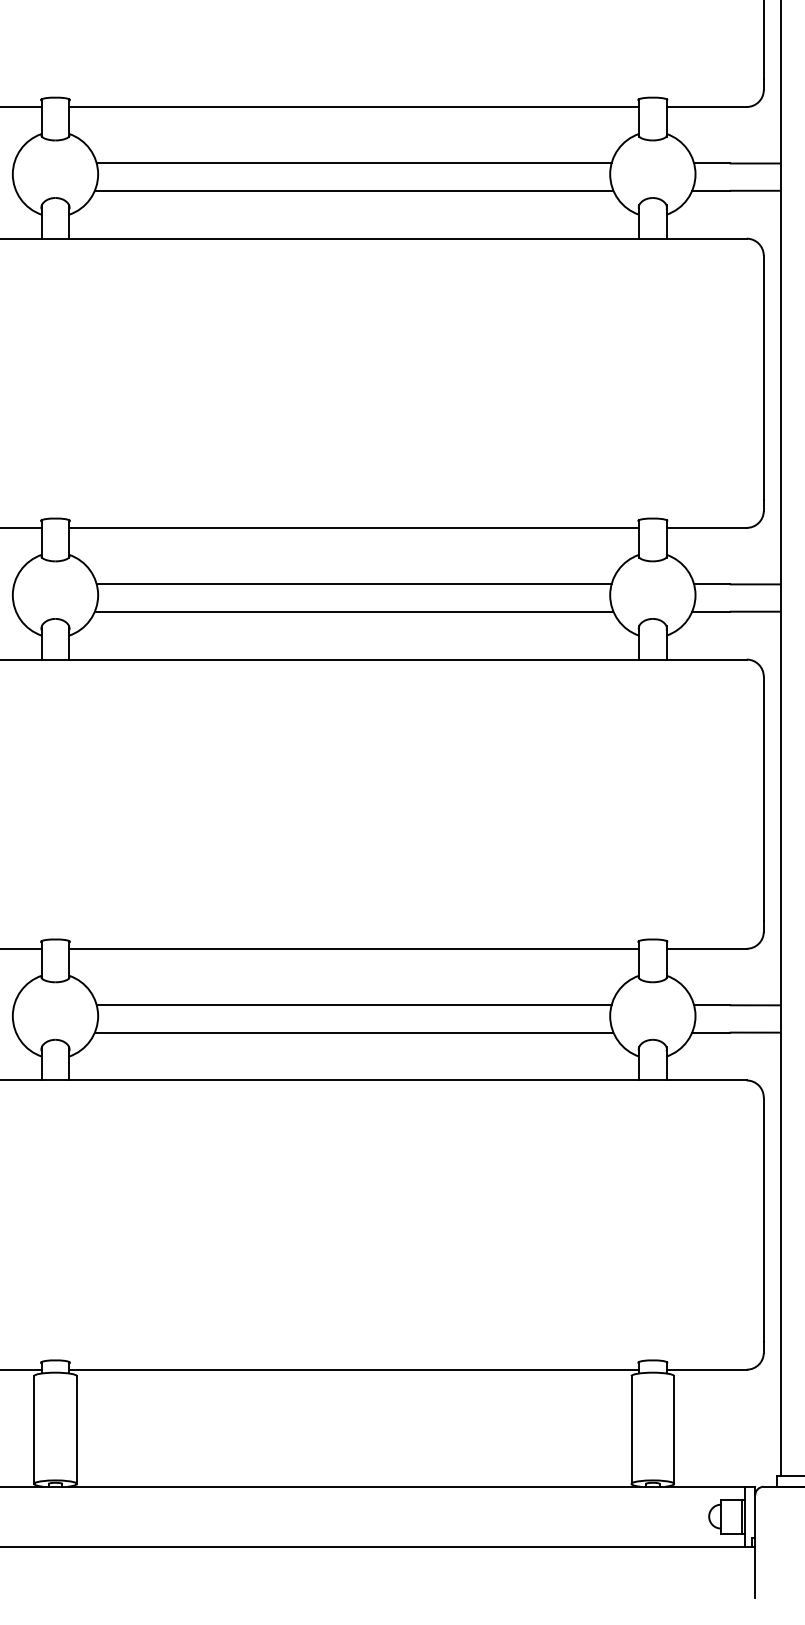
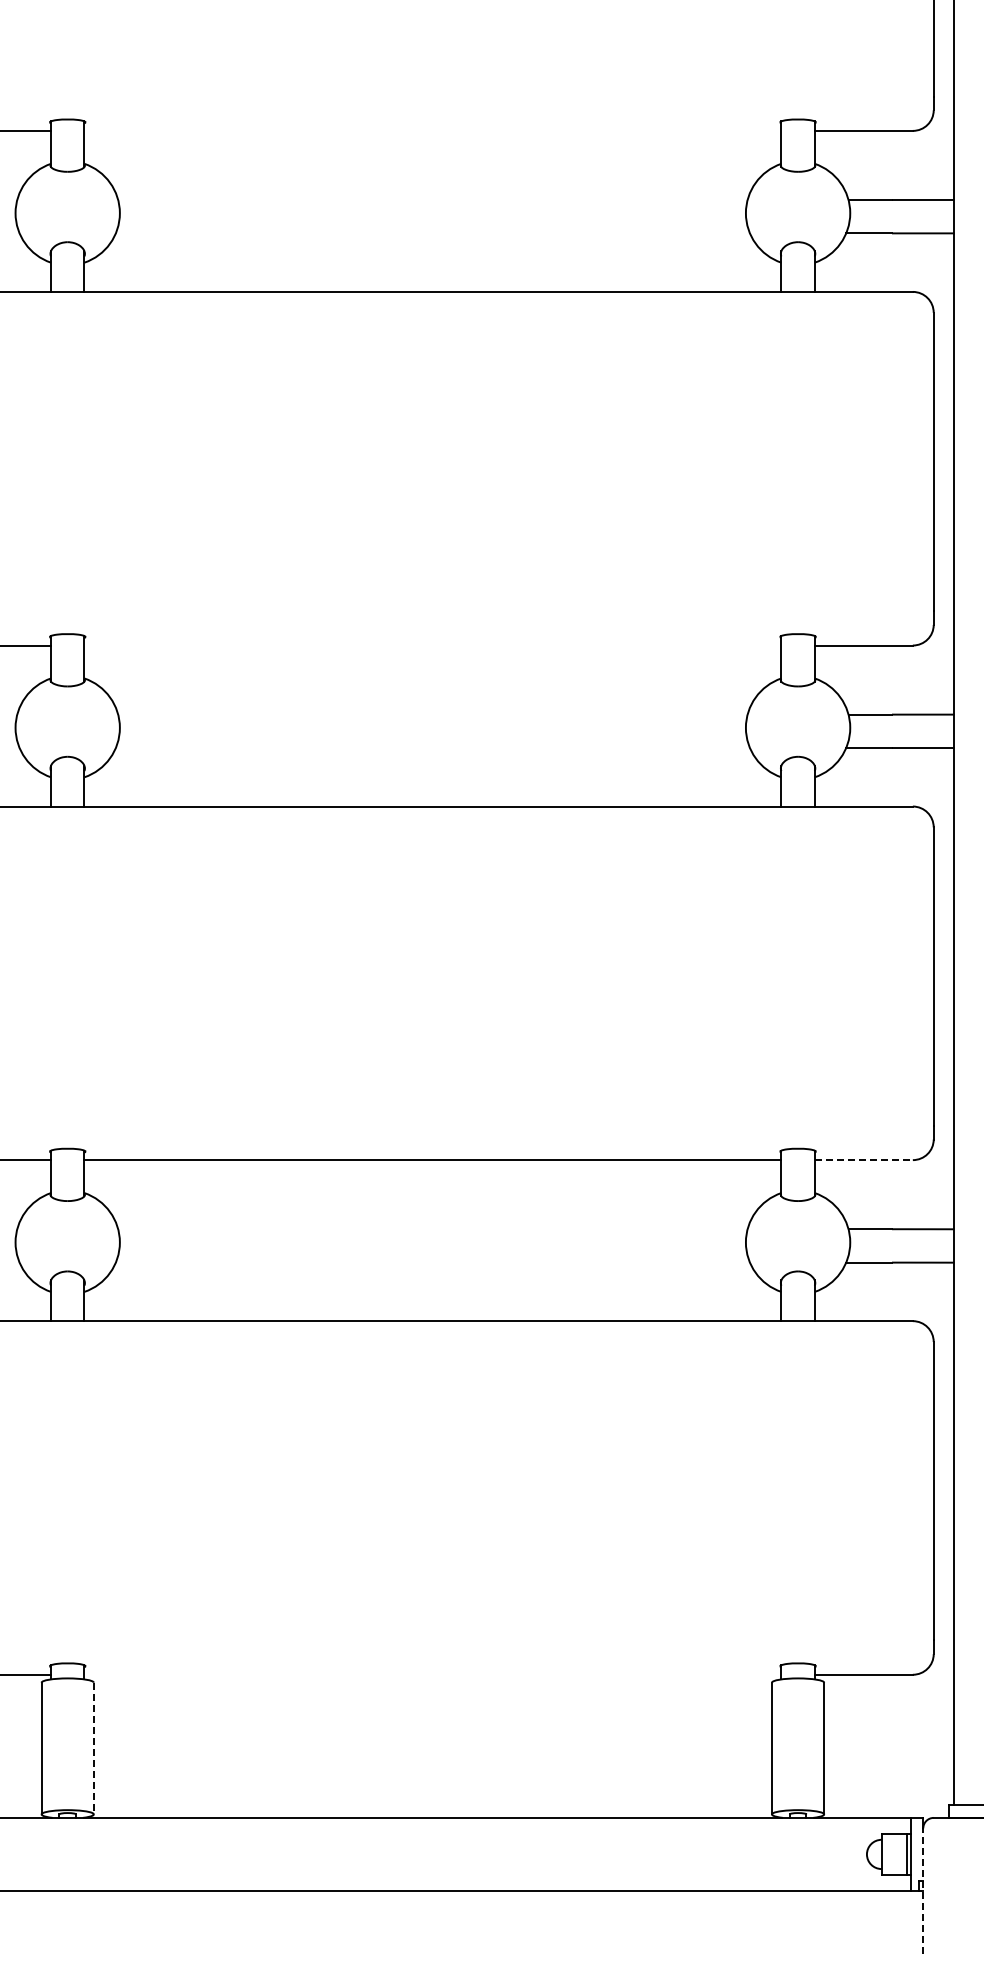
line: (353, 106) -> (432, 130), removed
line: (353, 163) -> (432, 200), removed
line: (353, 190) -> (432, 233), removed
line: (353, 527) -> (432, 645), removed
line: (353, 584) -> (432, 714), removed
line: (353, 612) -> (432, 748), removed
line: (707, 949) -> (864, 1160), solid -> dashed
line: (353, 1005) -> (432, 1229), removed
line: (353, 1032) -> (432, 1262), removed
line: (353, 1369) -> (432, 1674), removed
line: (76, 1430) -> (93, 1748), solid -> dashed
line: (755, 1546) -> (923, 1890), solid -> dashed

